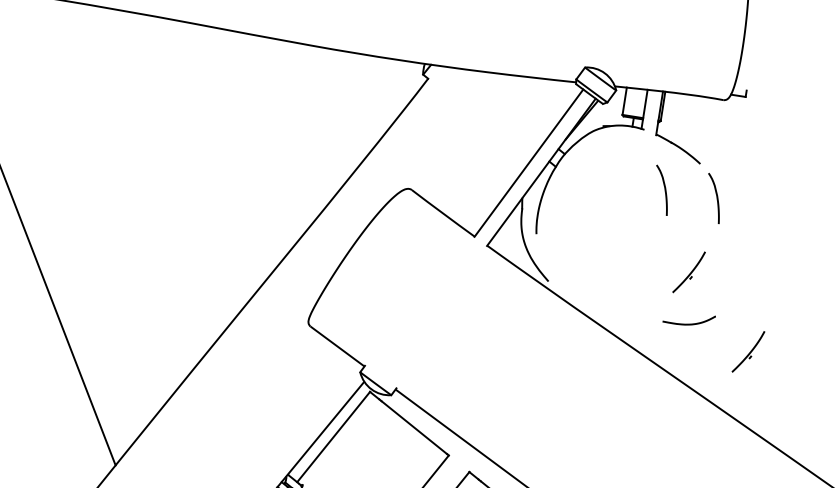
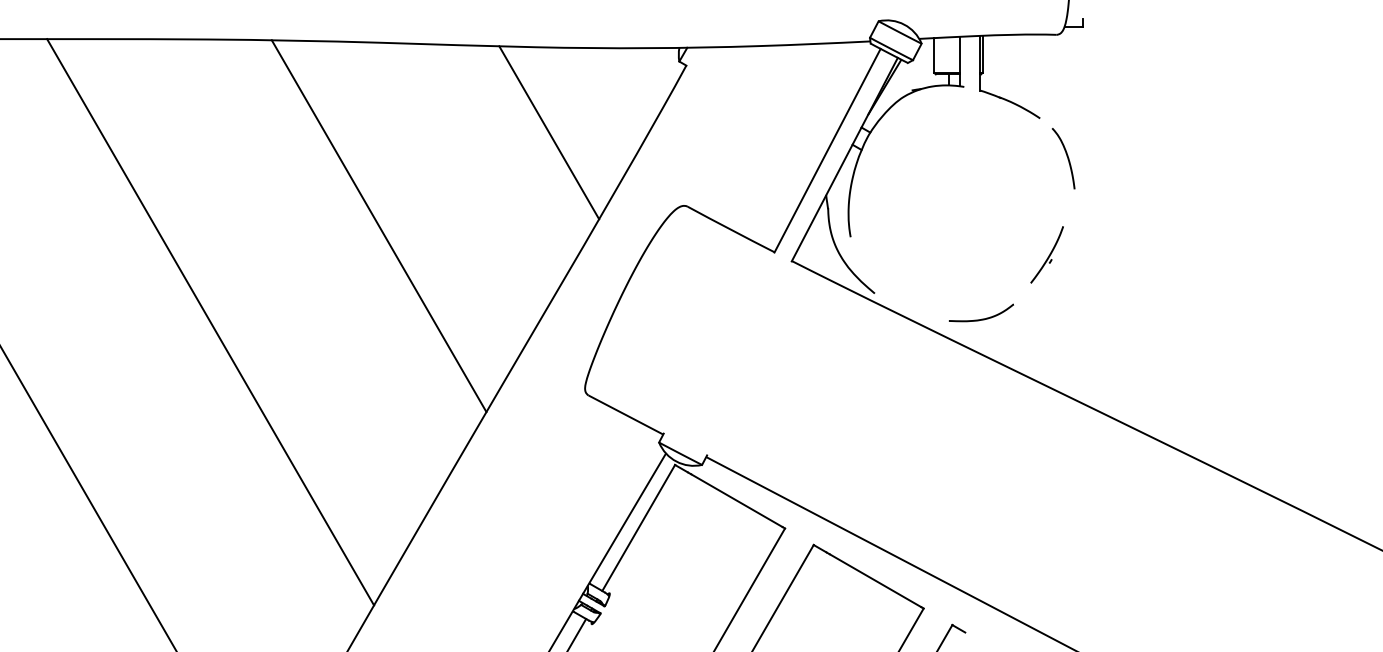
line: (312, 114) -> (549, 132), added
line: (165, 167) -> (378, 226), added
curve: (664, 189) -> (1000, 156), removed
curve: (688, 323) -> (981, 318), moved
part: (747, 351) -> (1135, 341), removed

